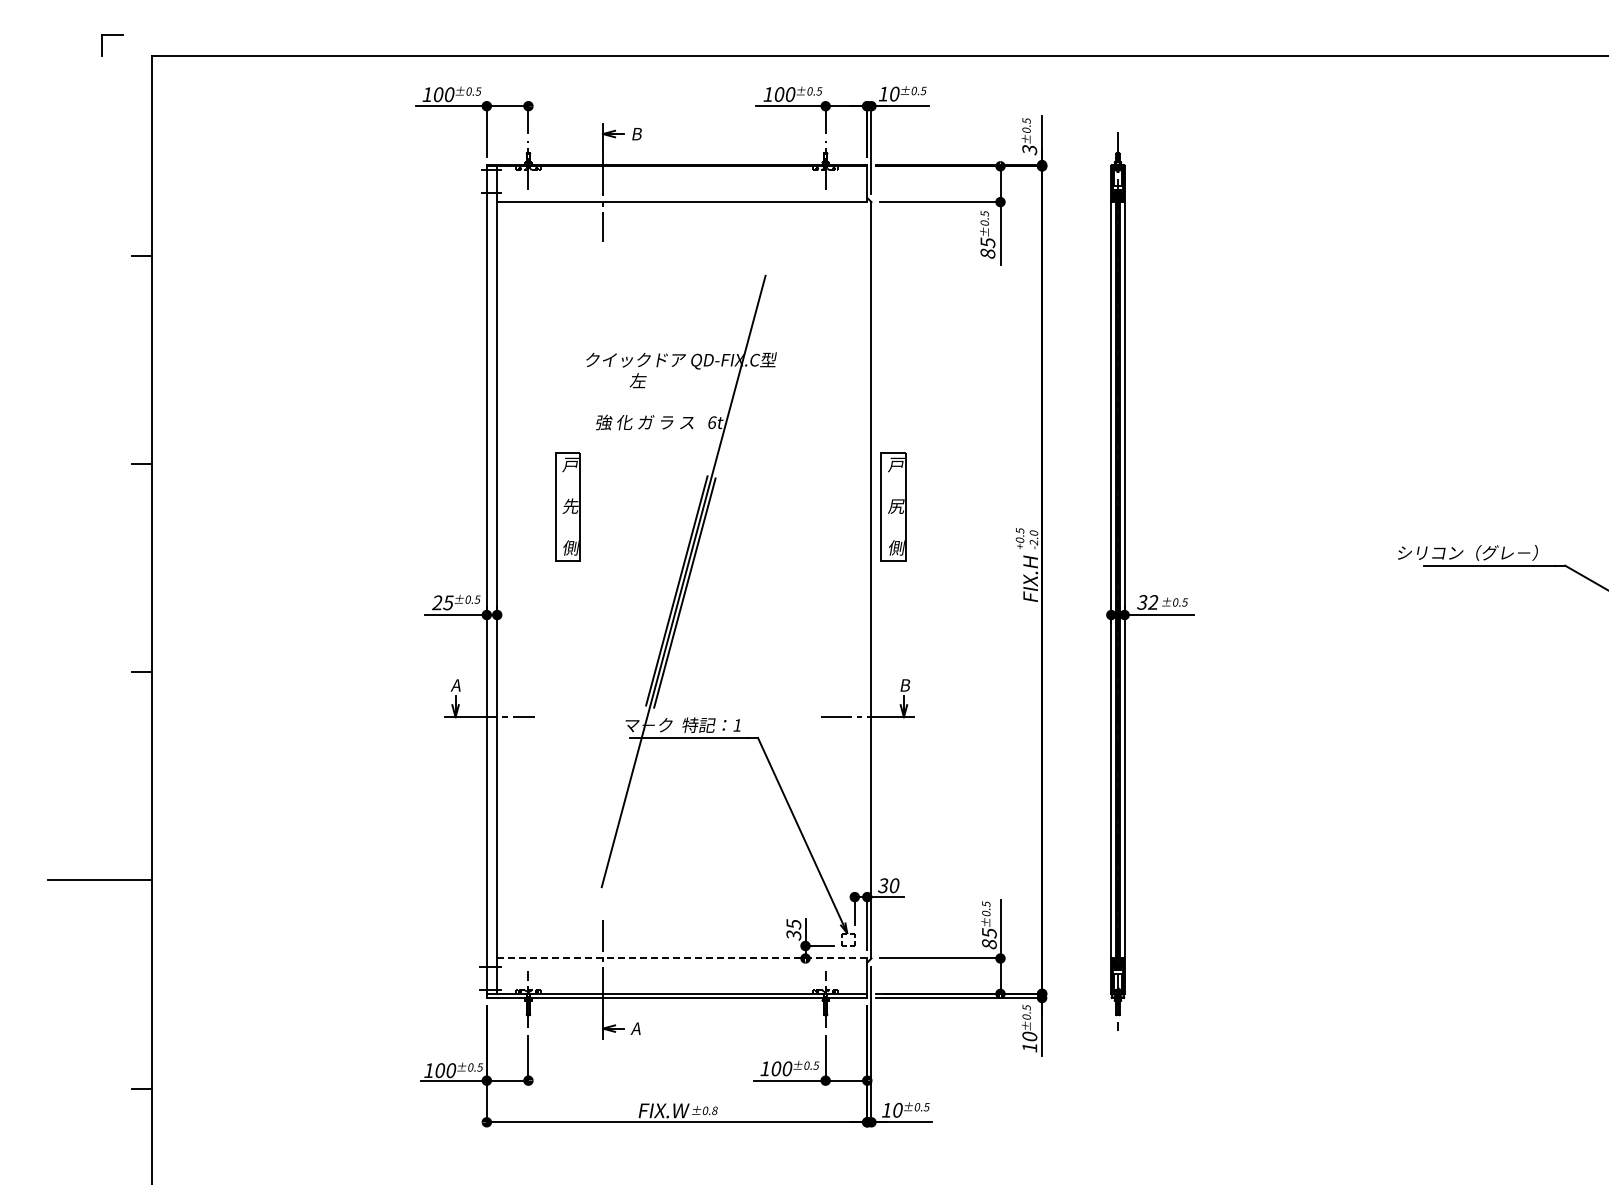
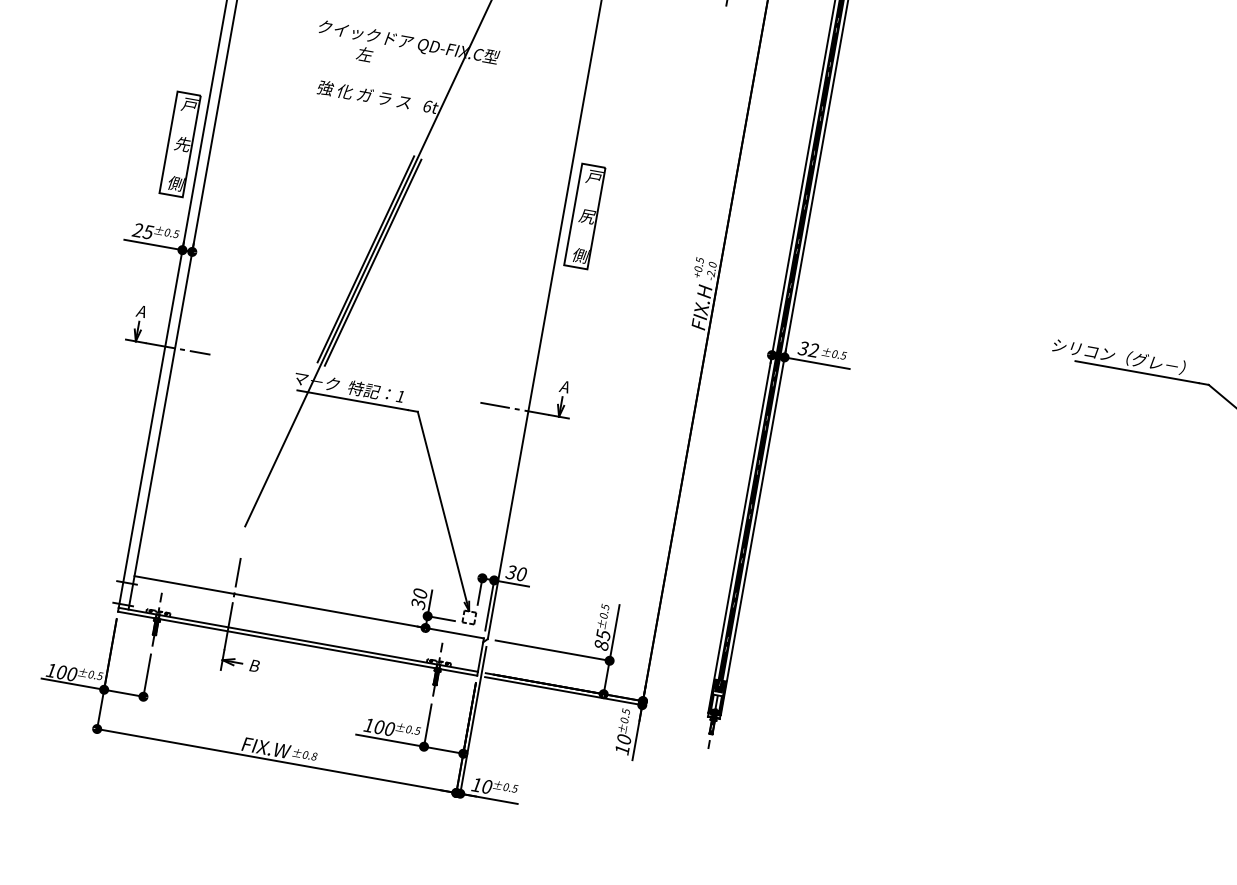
part: (567, 506) -> (179, 143), moved
text: (904, 685) -> (564, 386), B -> A
text: (793, 924) -> (419, 593), 35 -> 30
line: (682, 958) -> (309, 607), dashed -> solid
text: (635, 1028) -> (253, 665), A -> B

